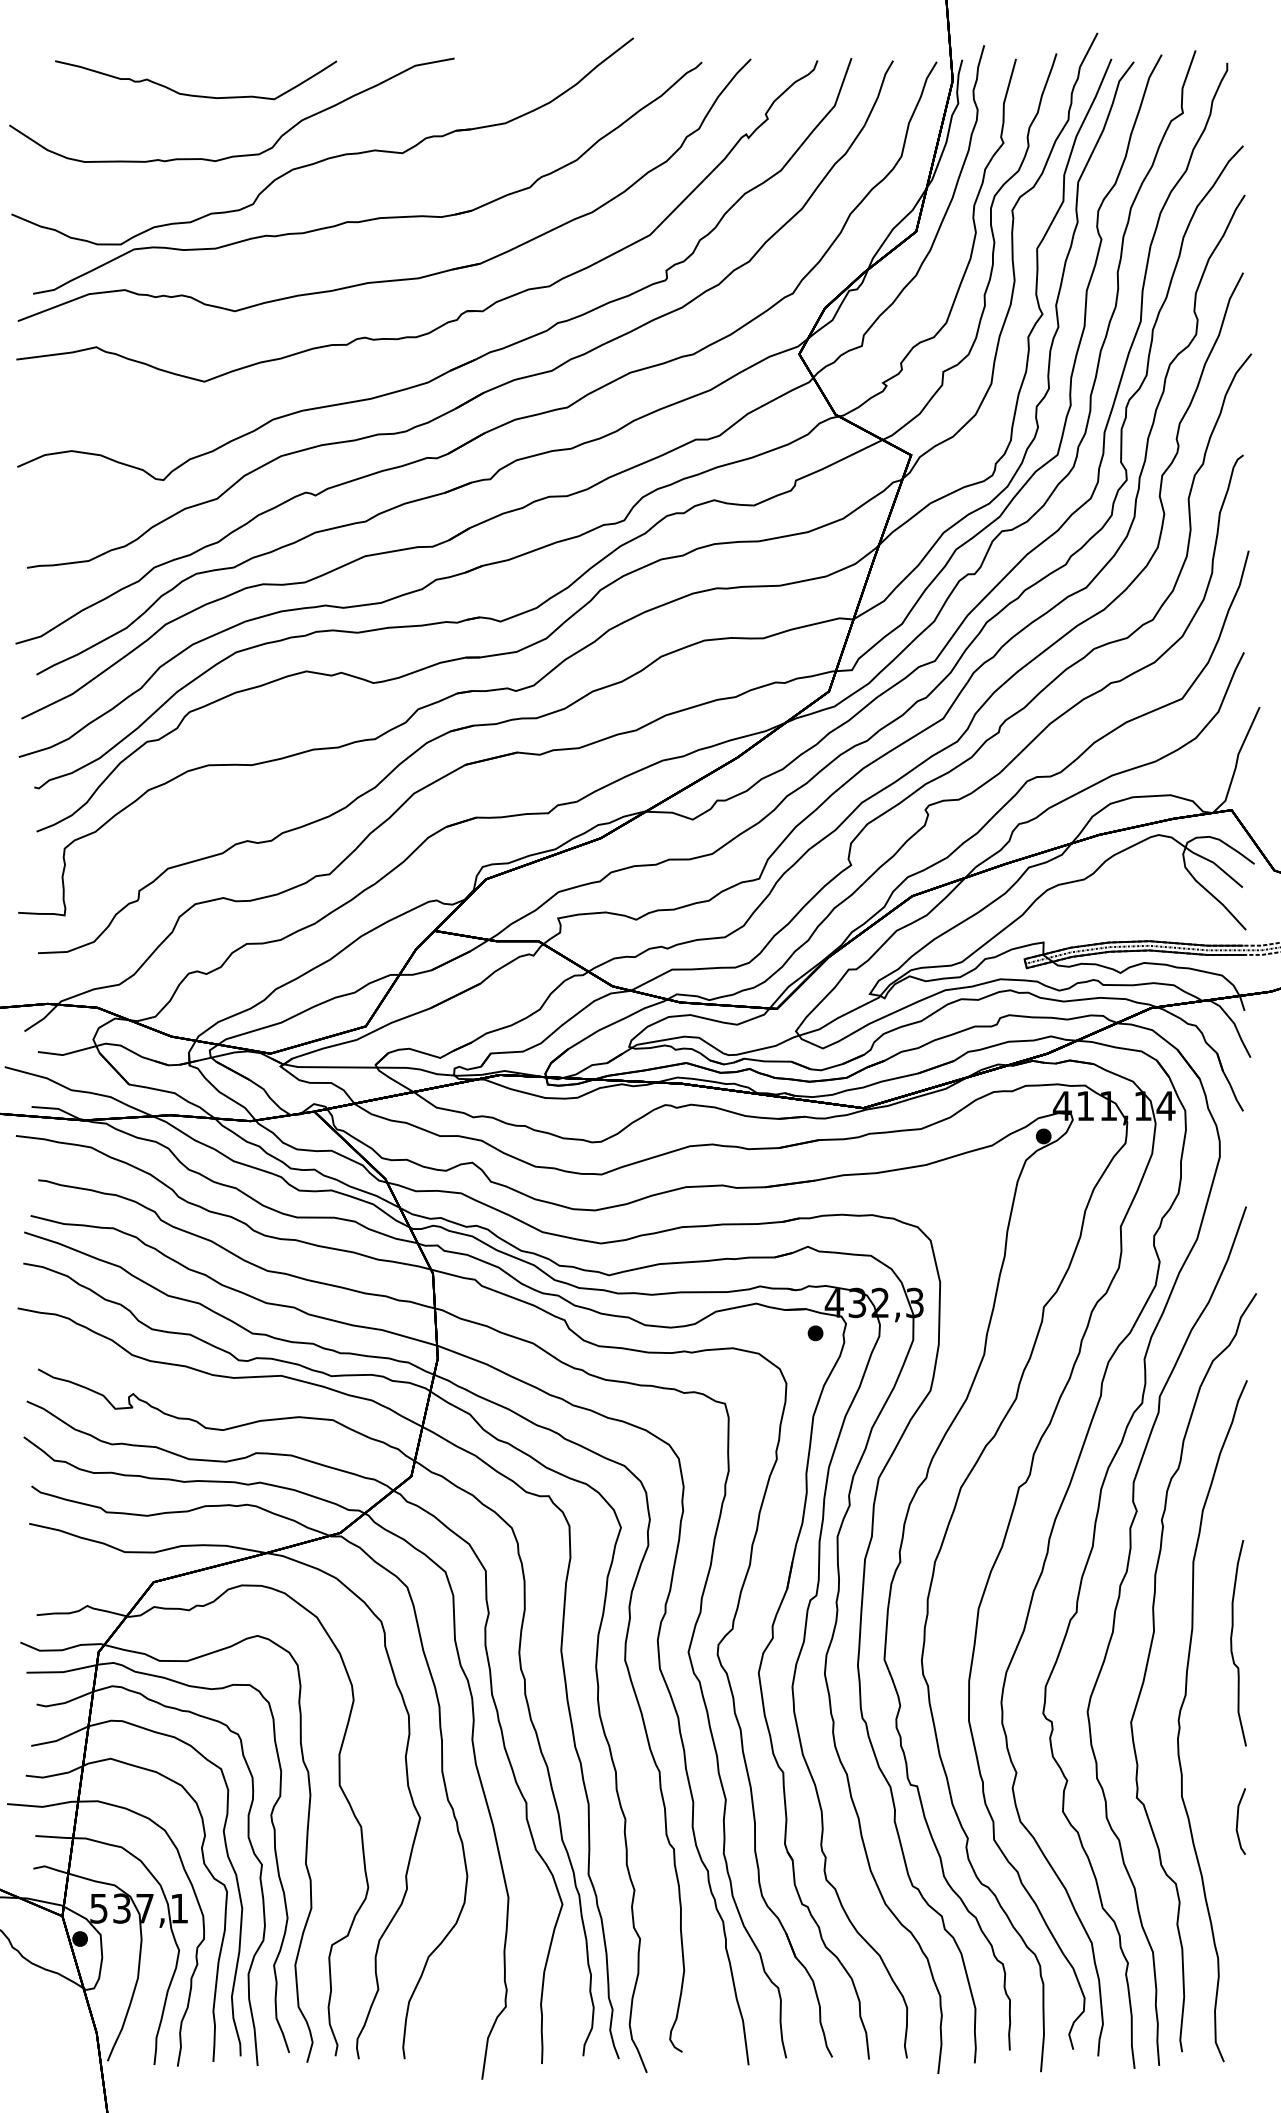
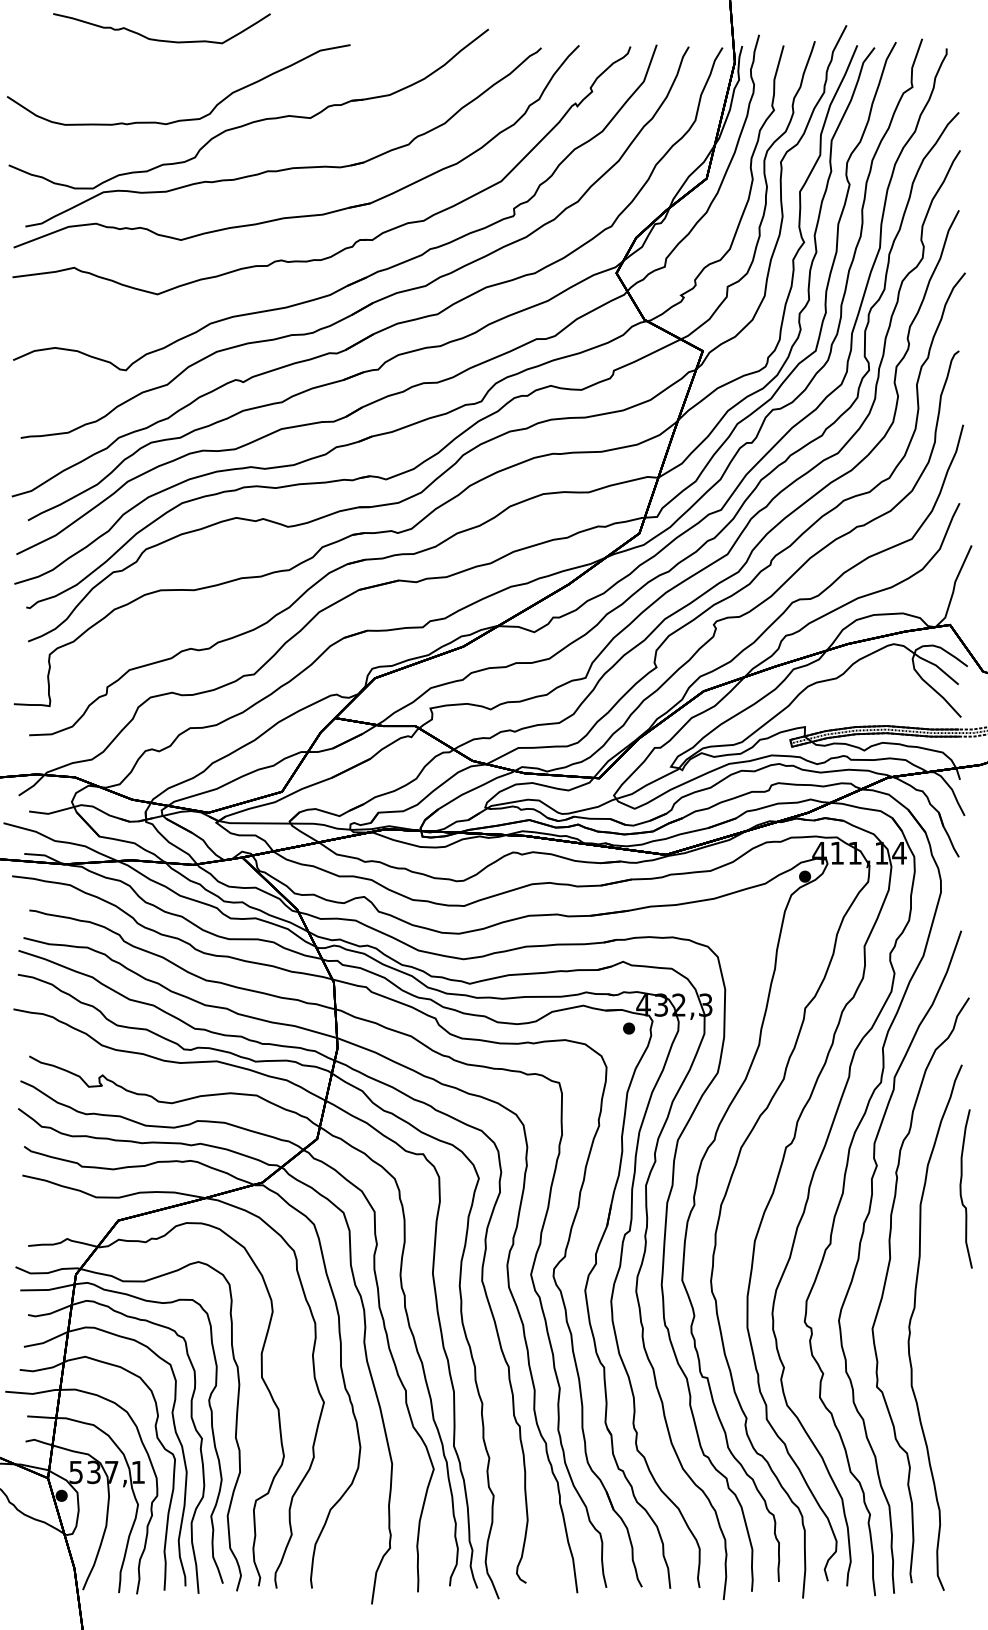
curve: (192, 94) -> (159, 39), moved
curve: (1232, 1643) -> (961, 1189), moved
line: (1238, 1821) -> (955, 1405), removed

